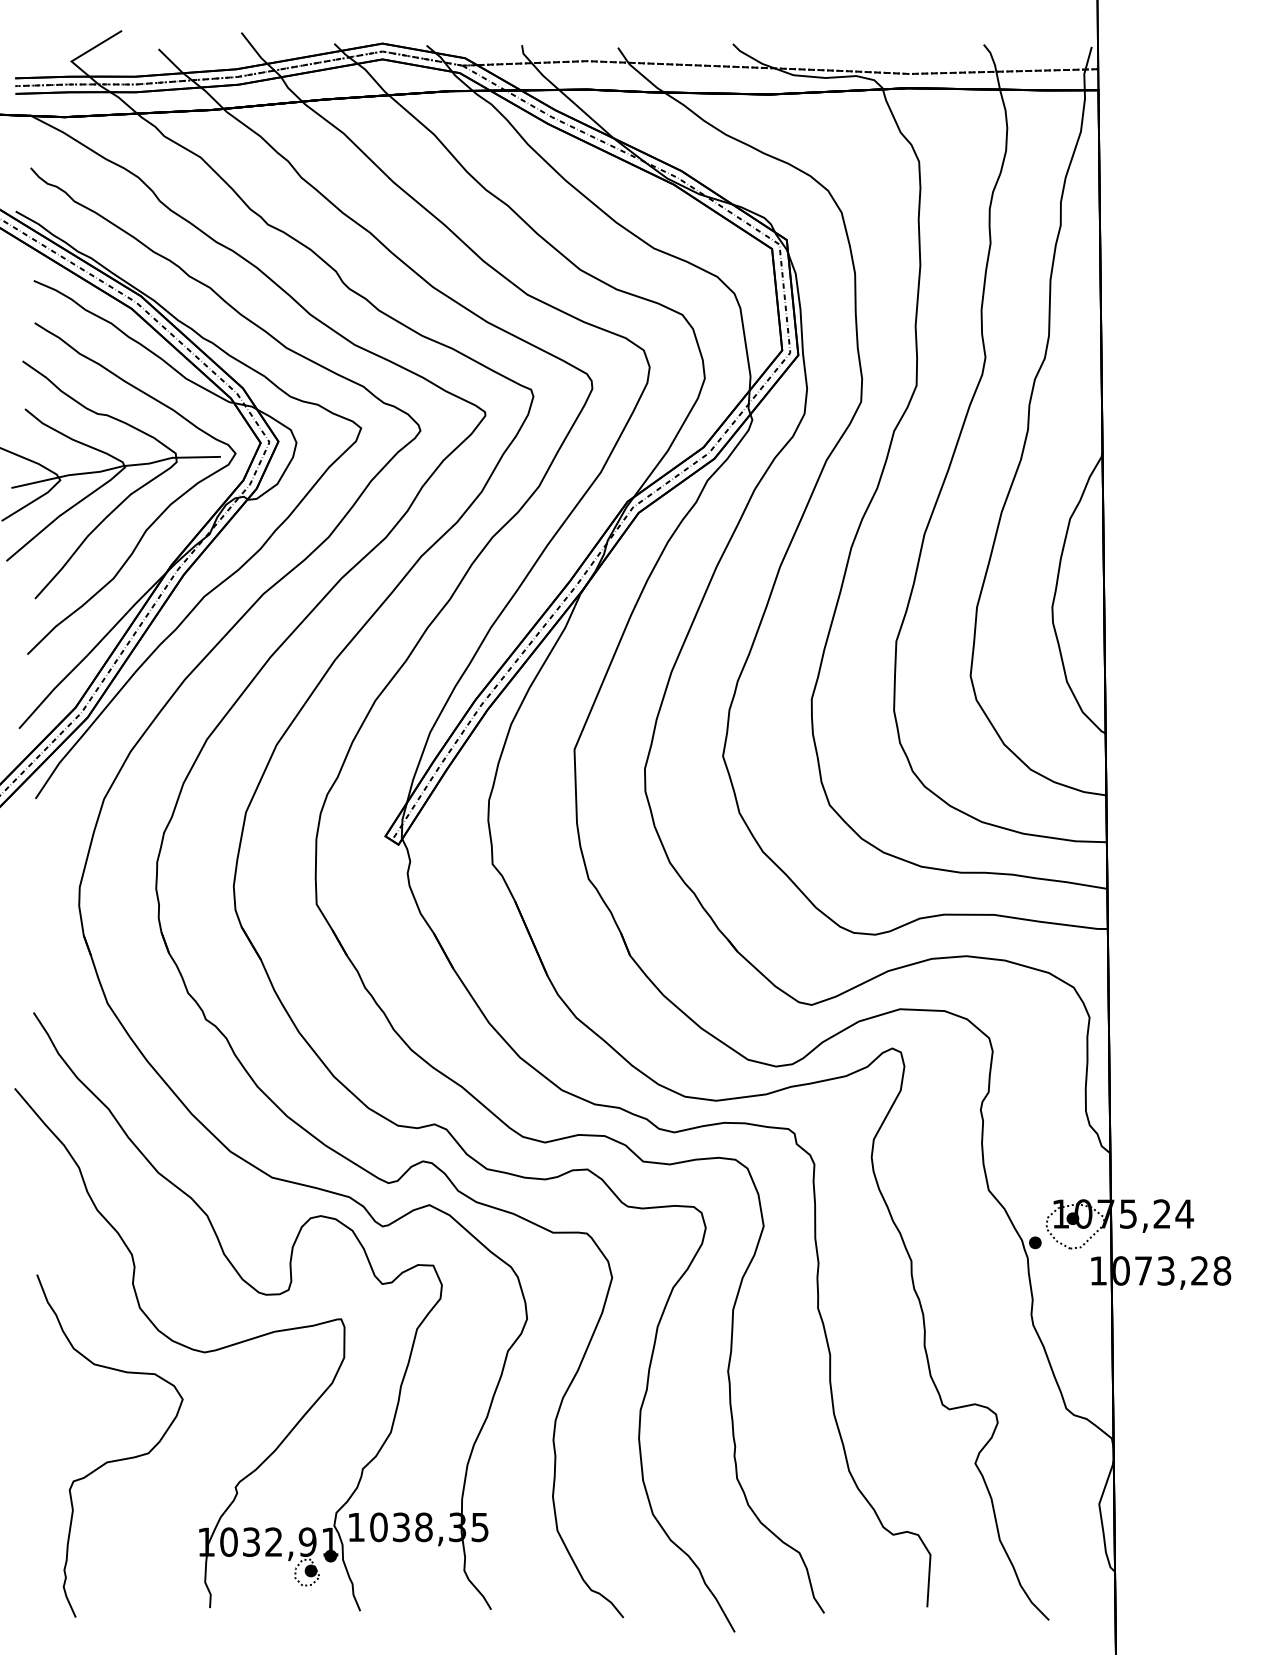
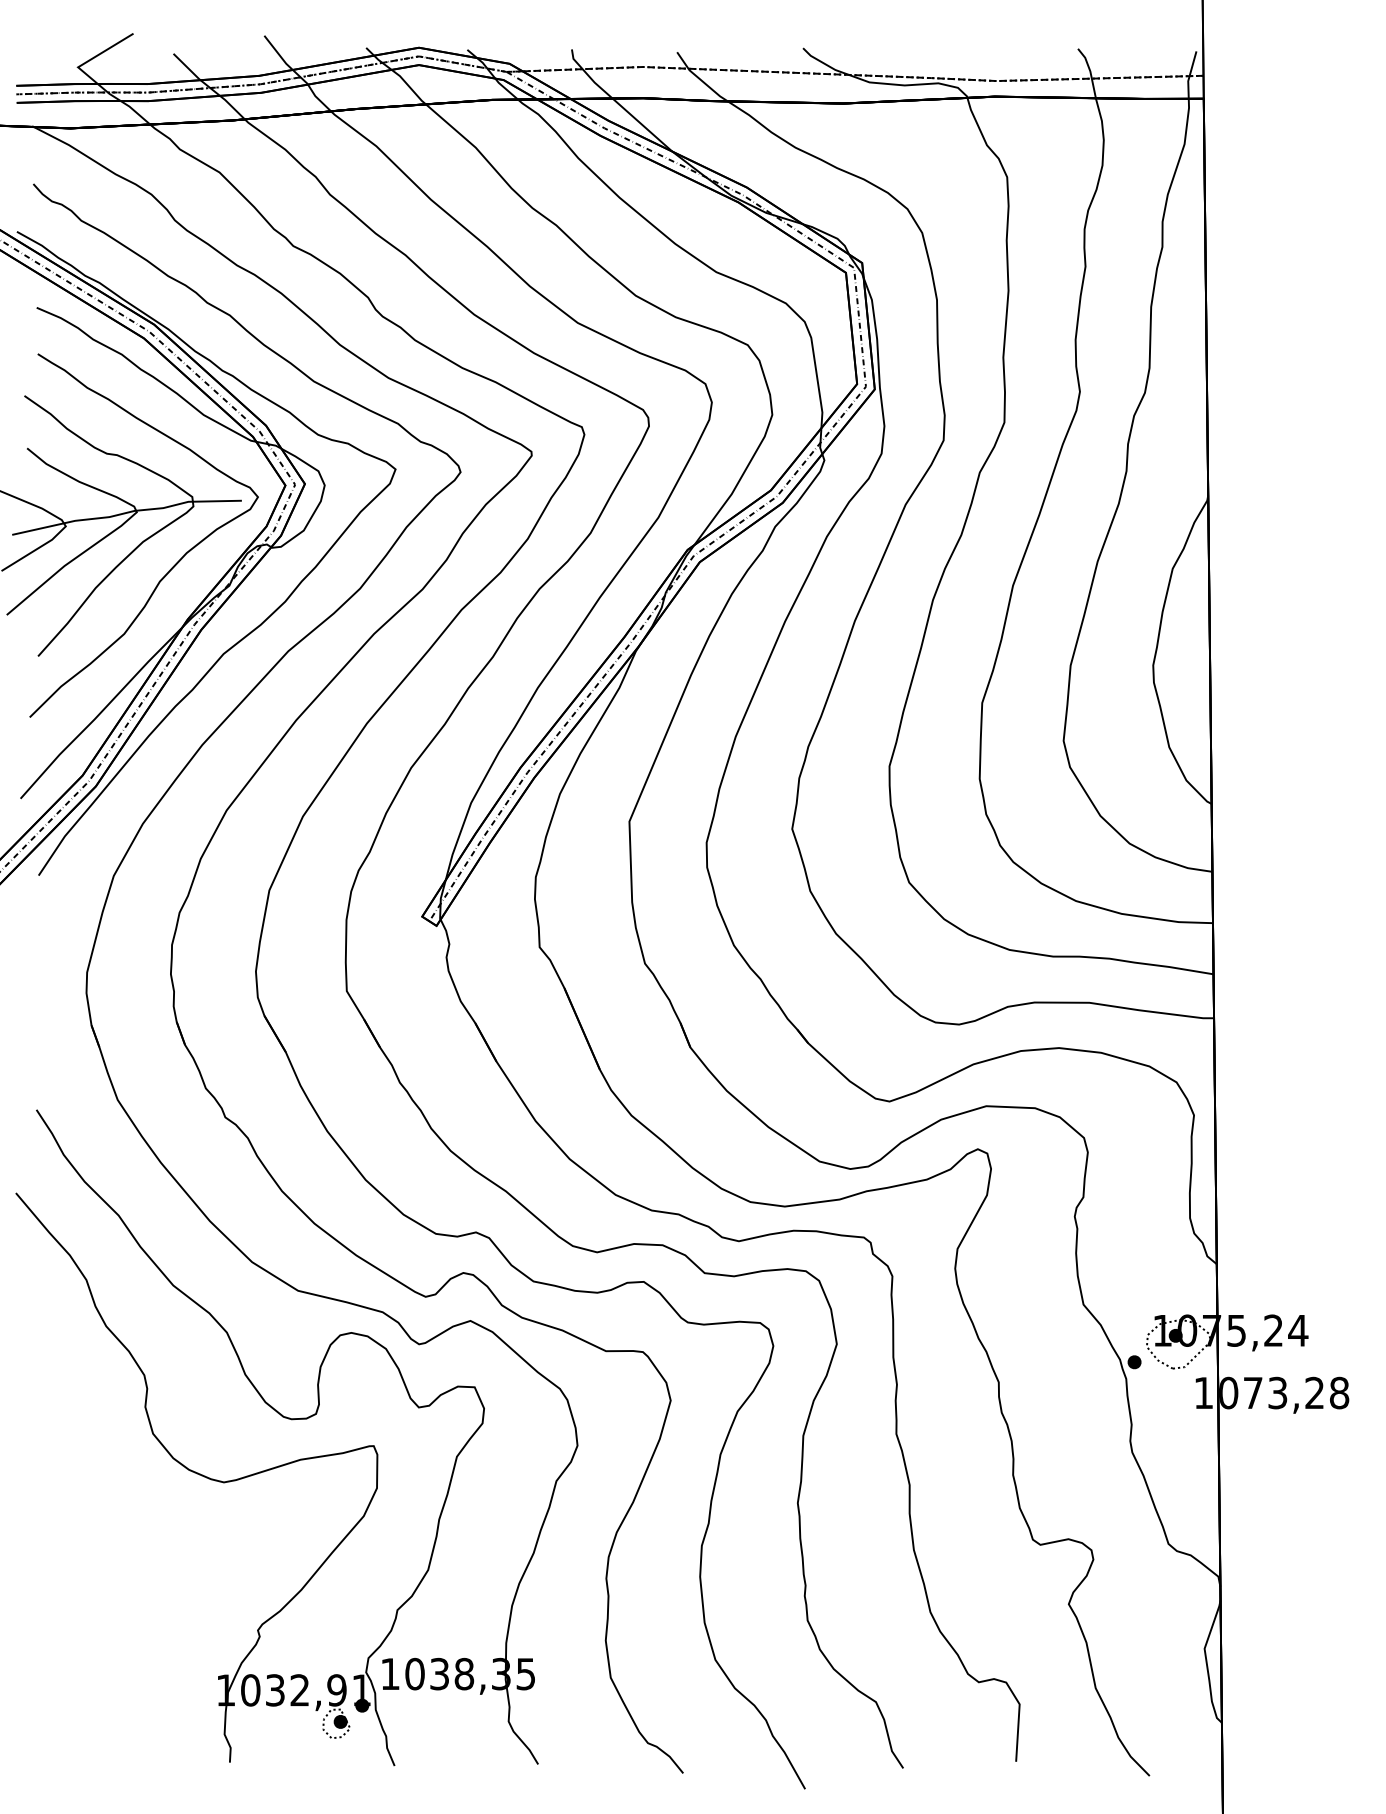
curve: (112, 1460) -> (123, 1600), removed

